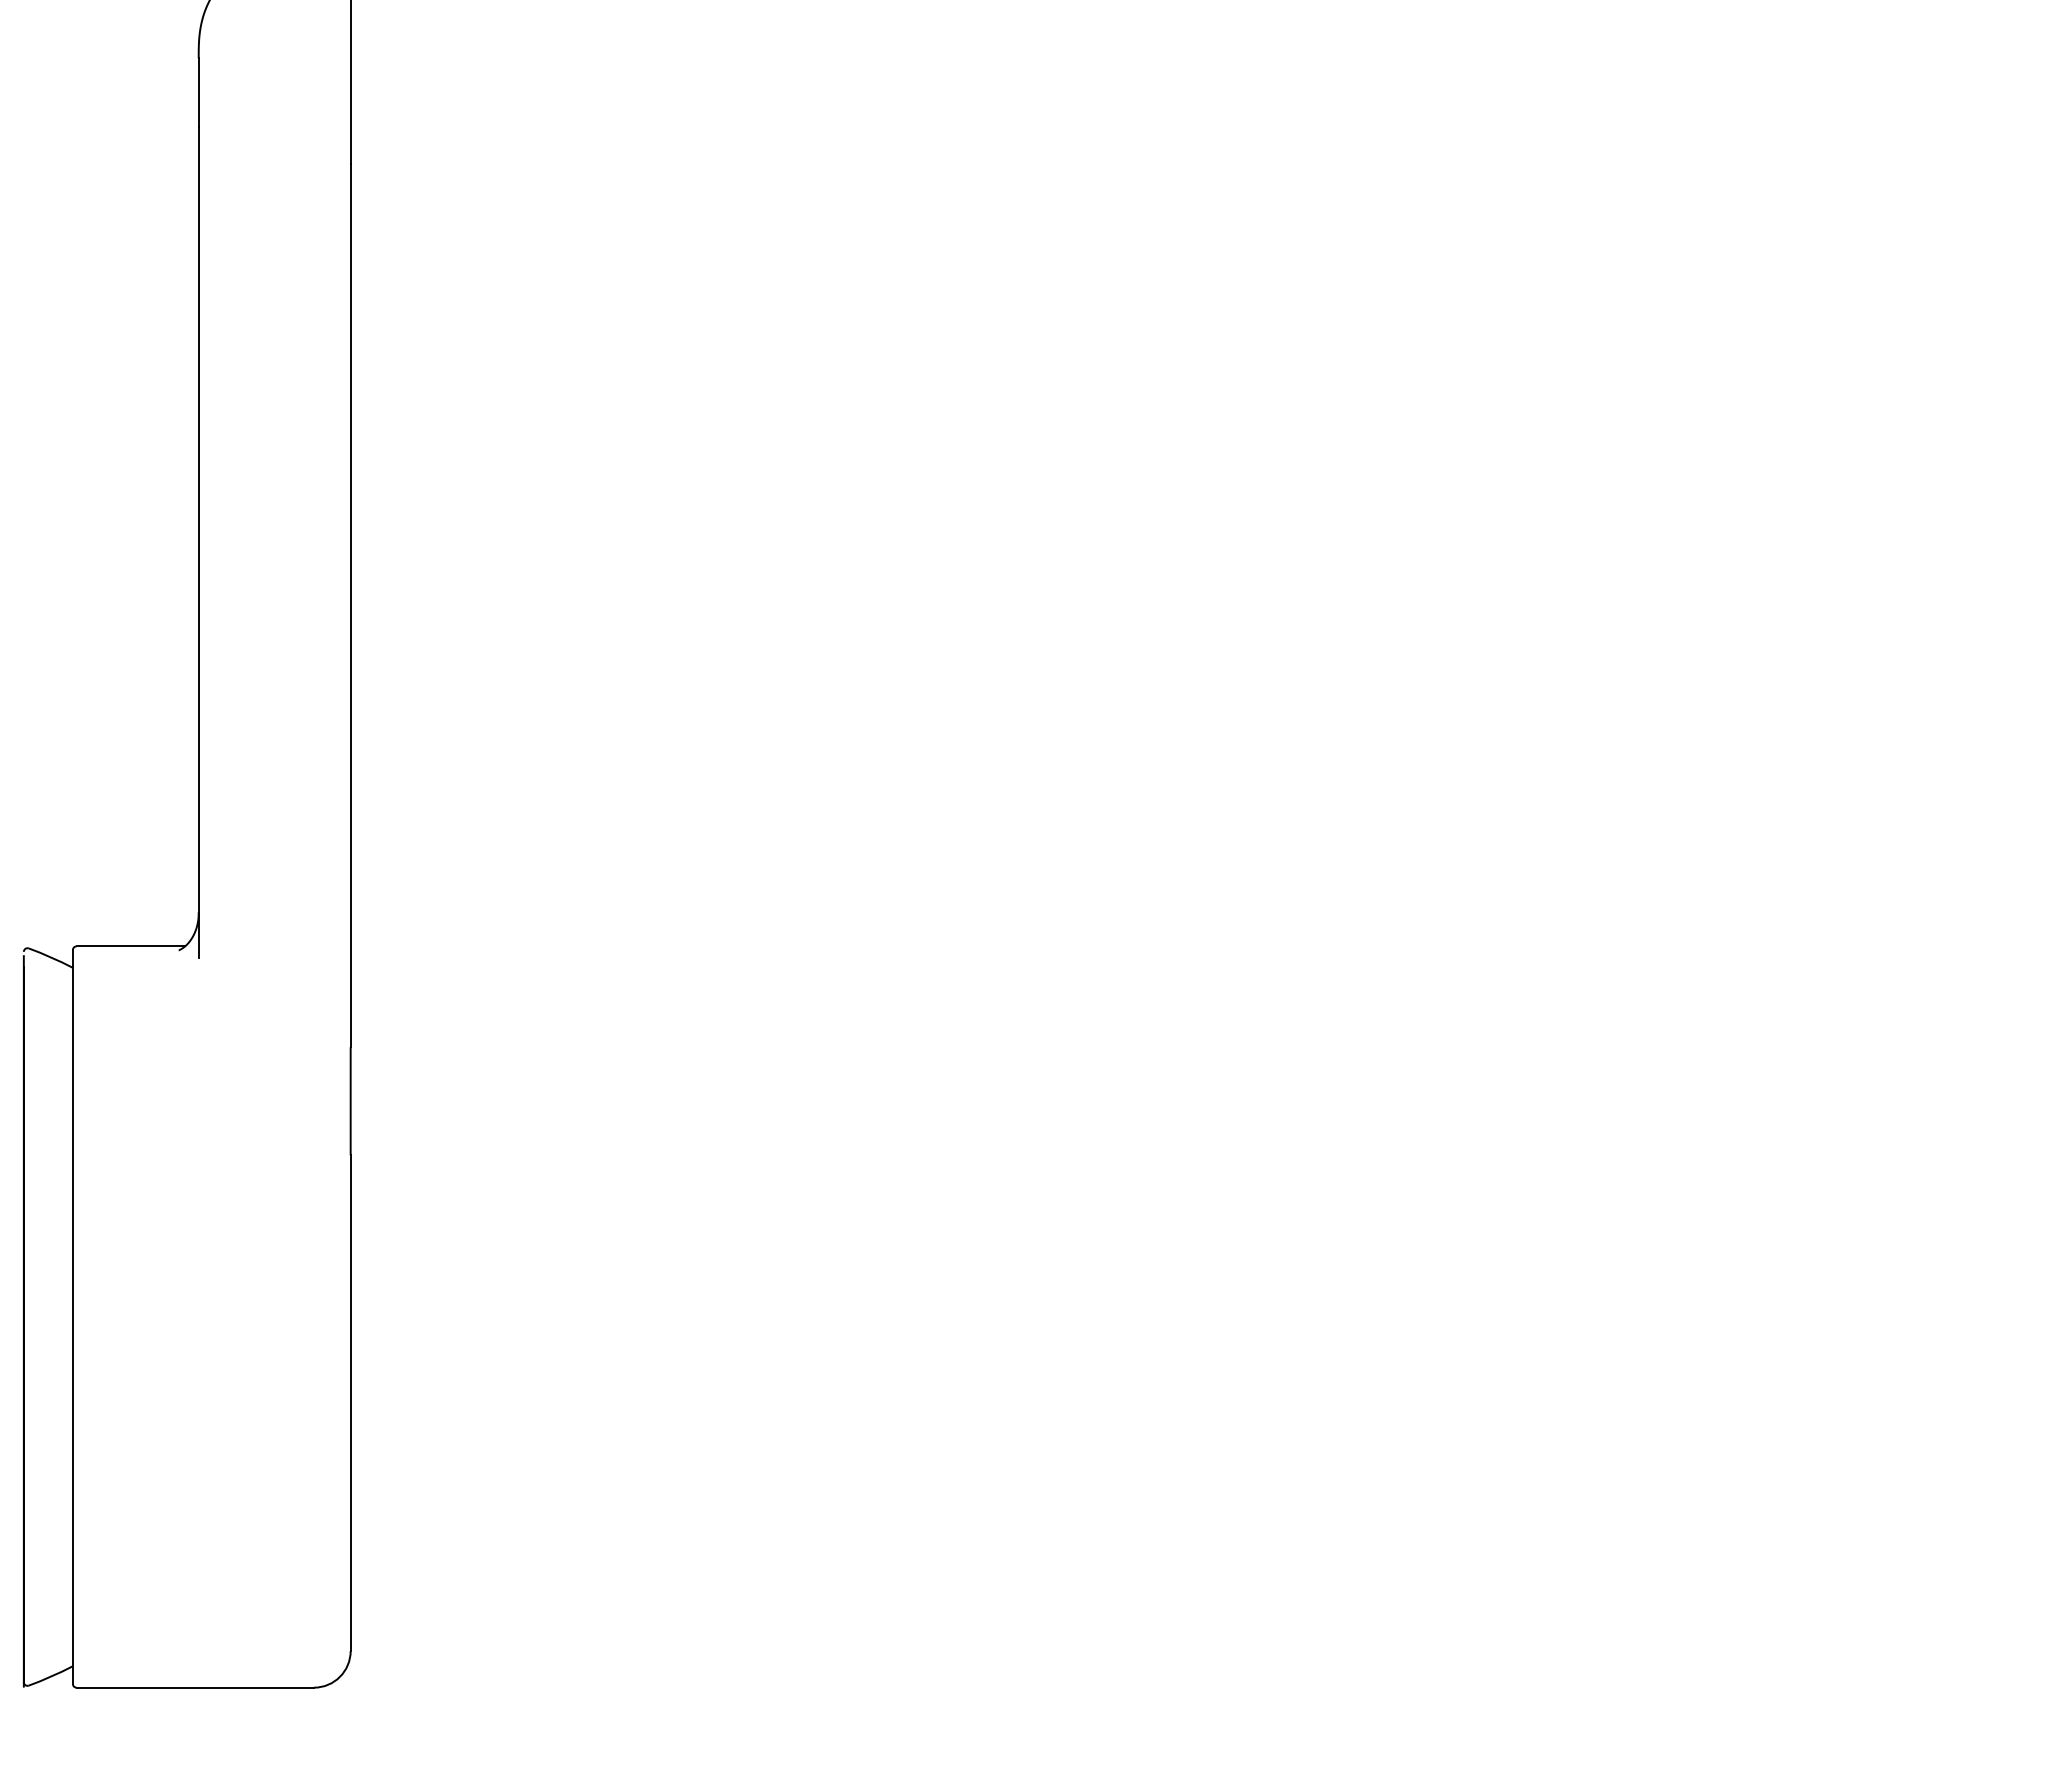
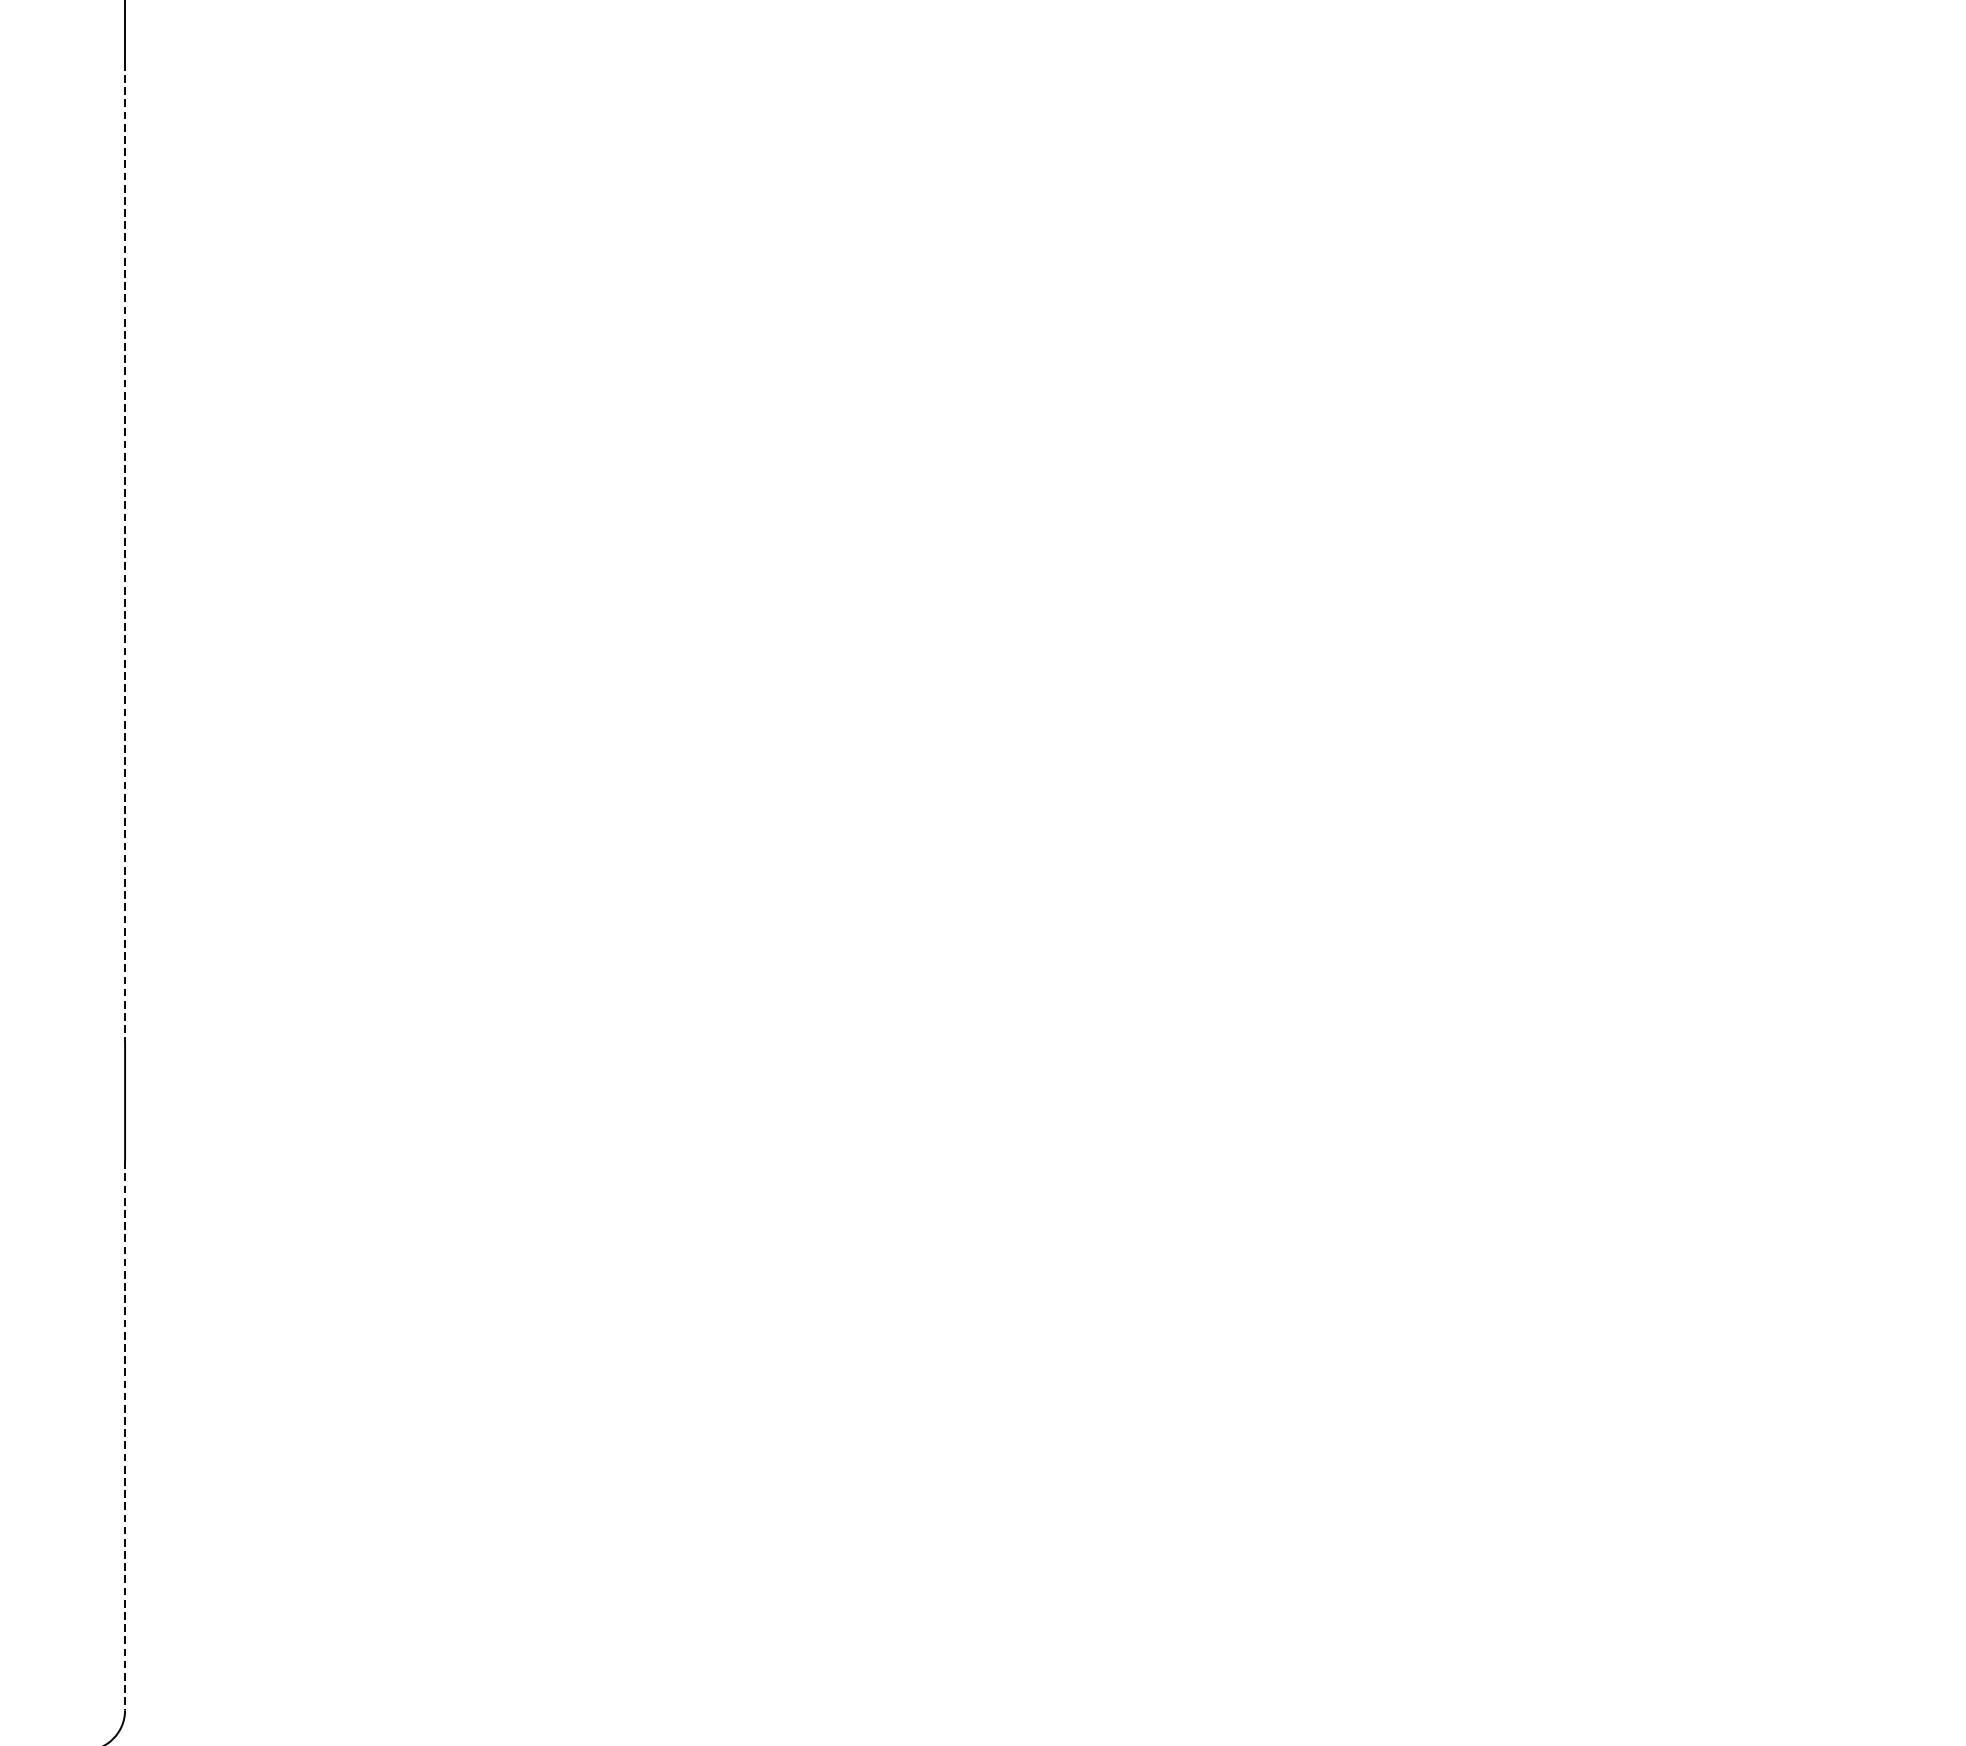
line: (350, 605) -> (124, 552), solid -> dashed
line: (350, 1403) -> (124, 1436), solid -> dashed

